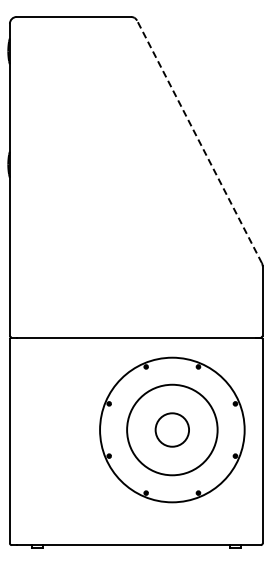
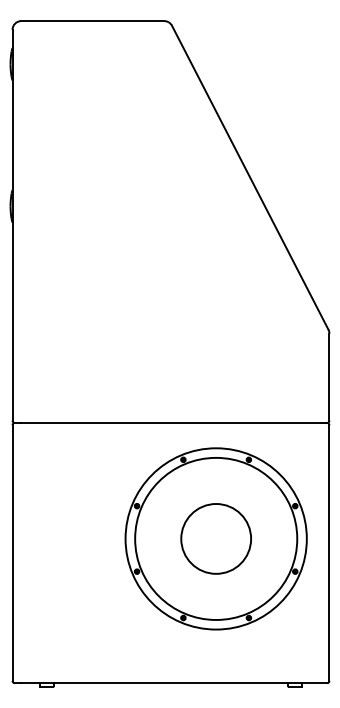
line: (199, 141) -> (250, 177), dashed -> solid
circle: (172, 429) -> (216, 538), size x1.43
circle: (172, 429) -> (216, 538), size x1.67

